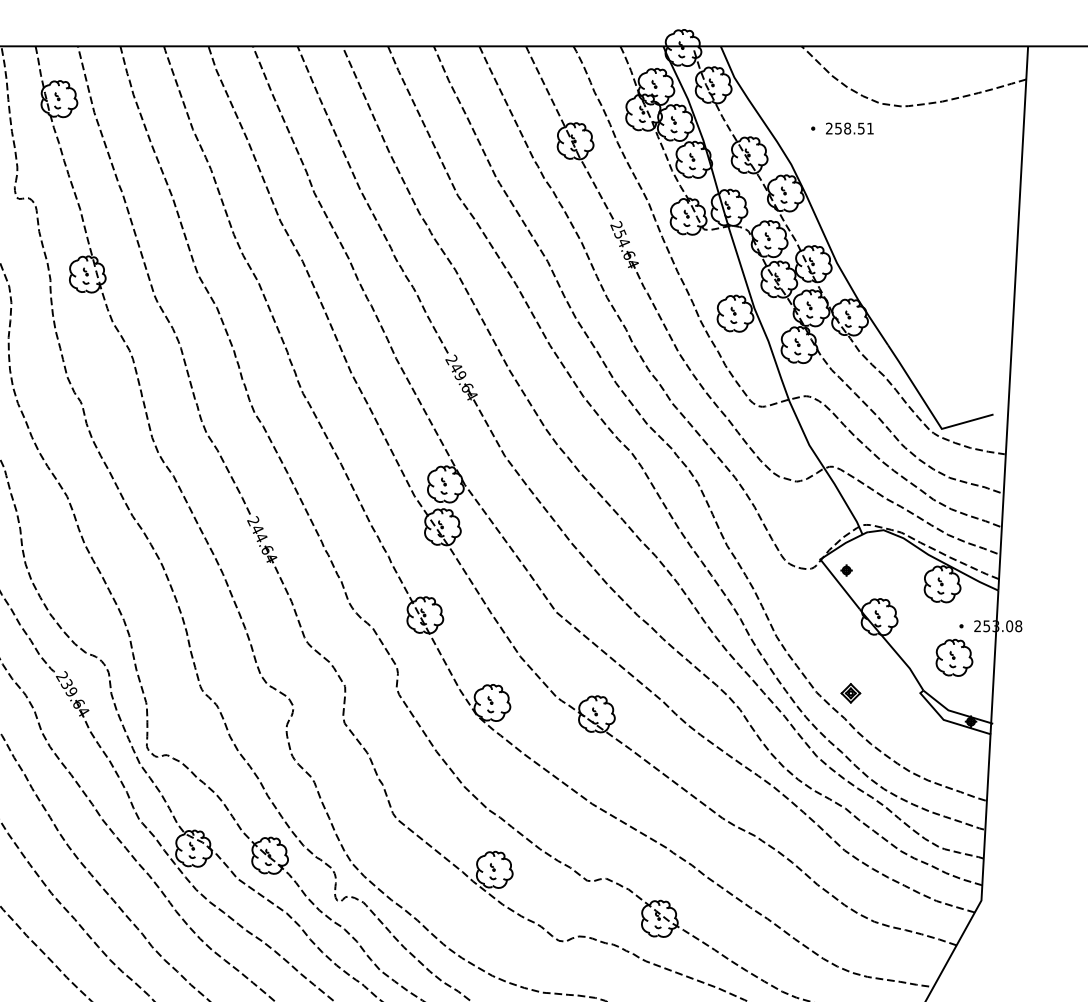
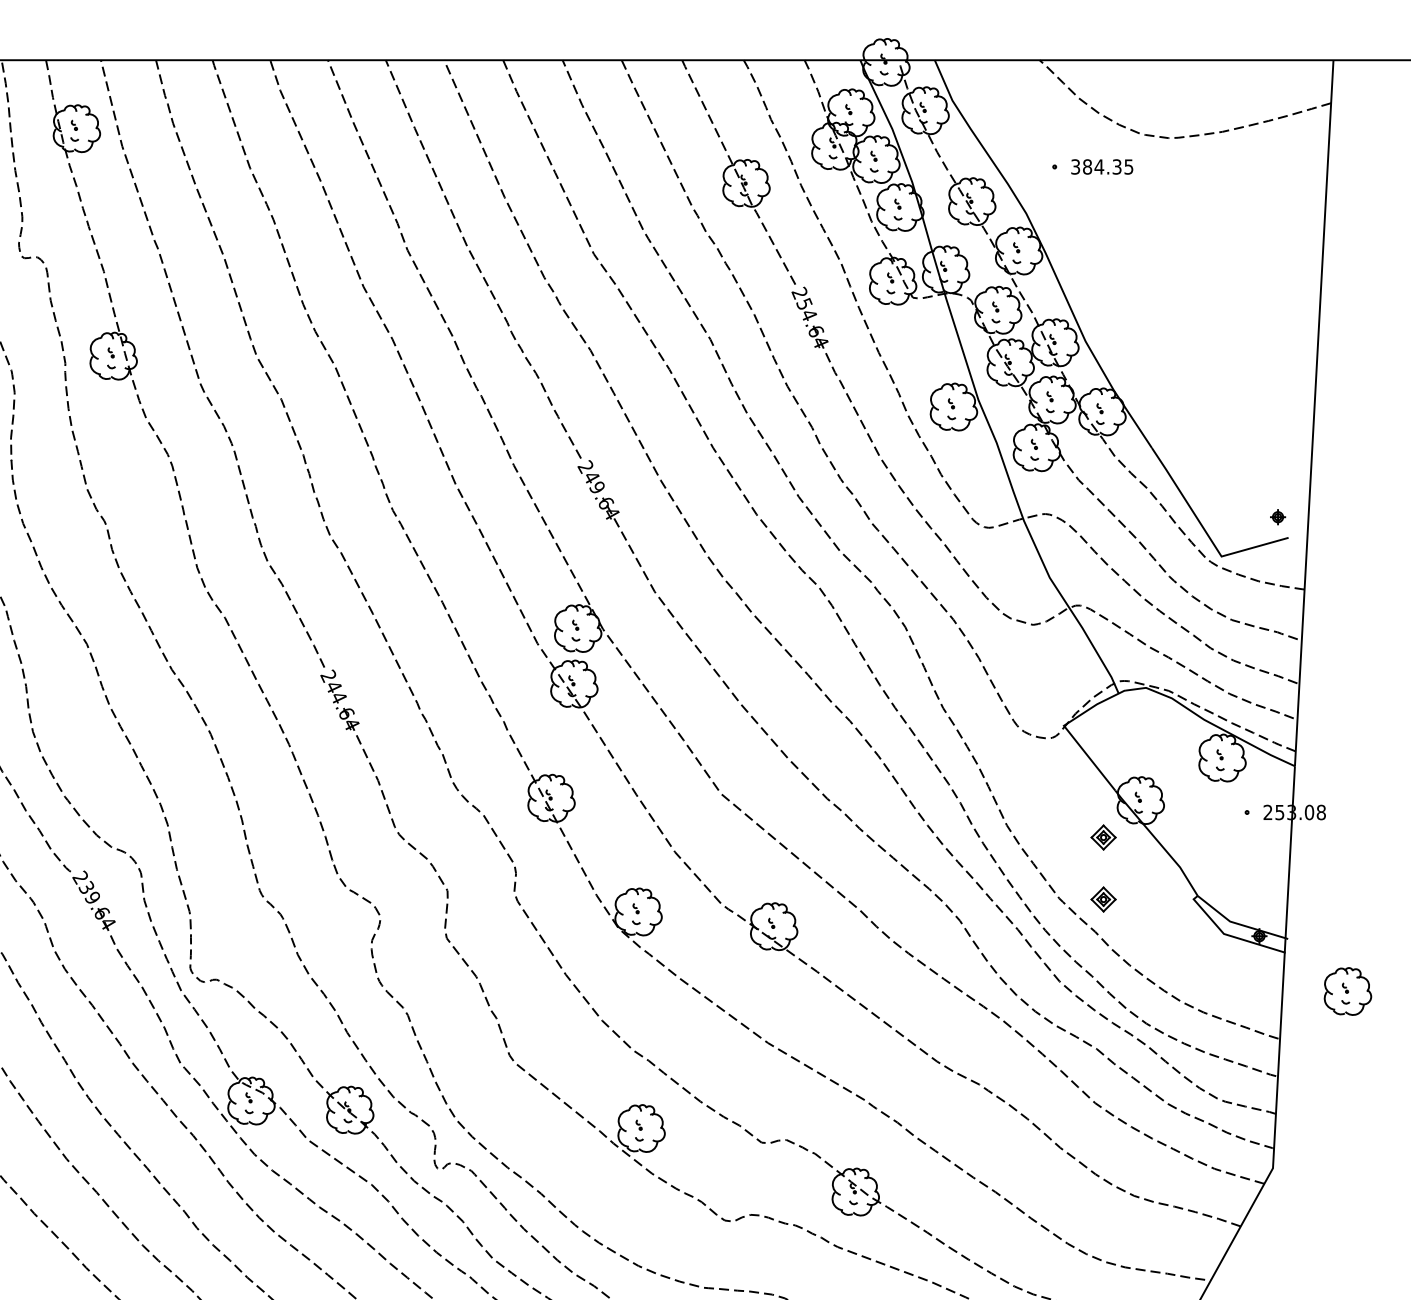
text: (850, 128) -> (1102, 166), 258.51 -> 384.35
part: (846, 570) -> (1278, 517), moved
part: (850, 645) -> (1103, 837), added
part: (954, 657) -> (1347, 991), moved

